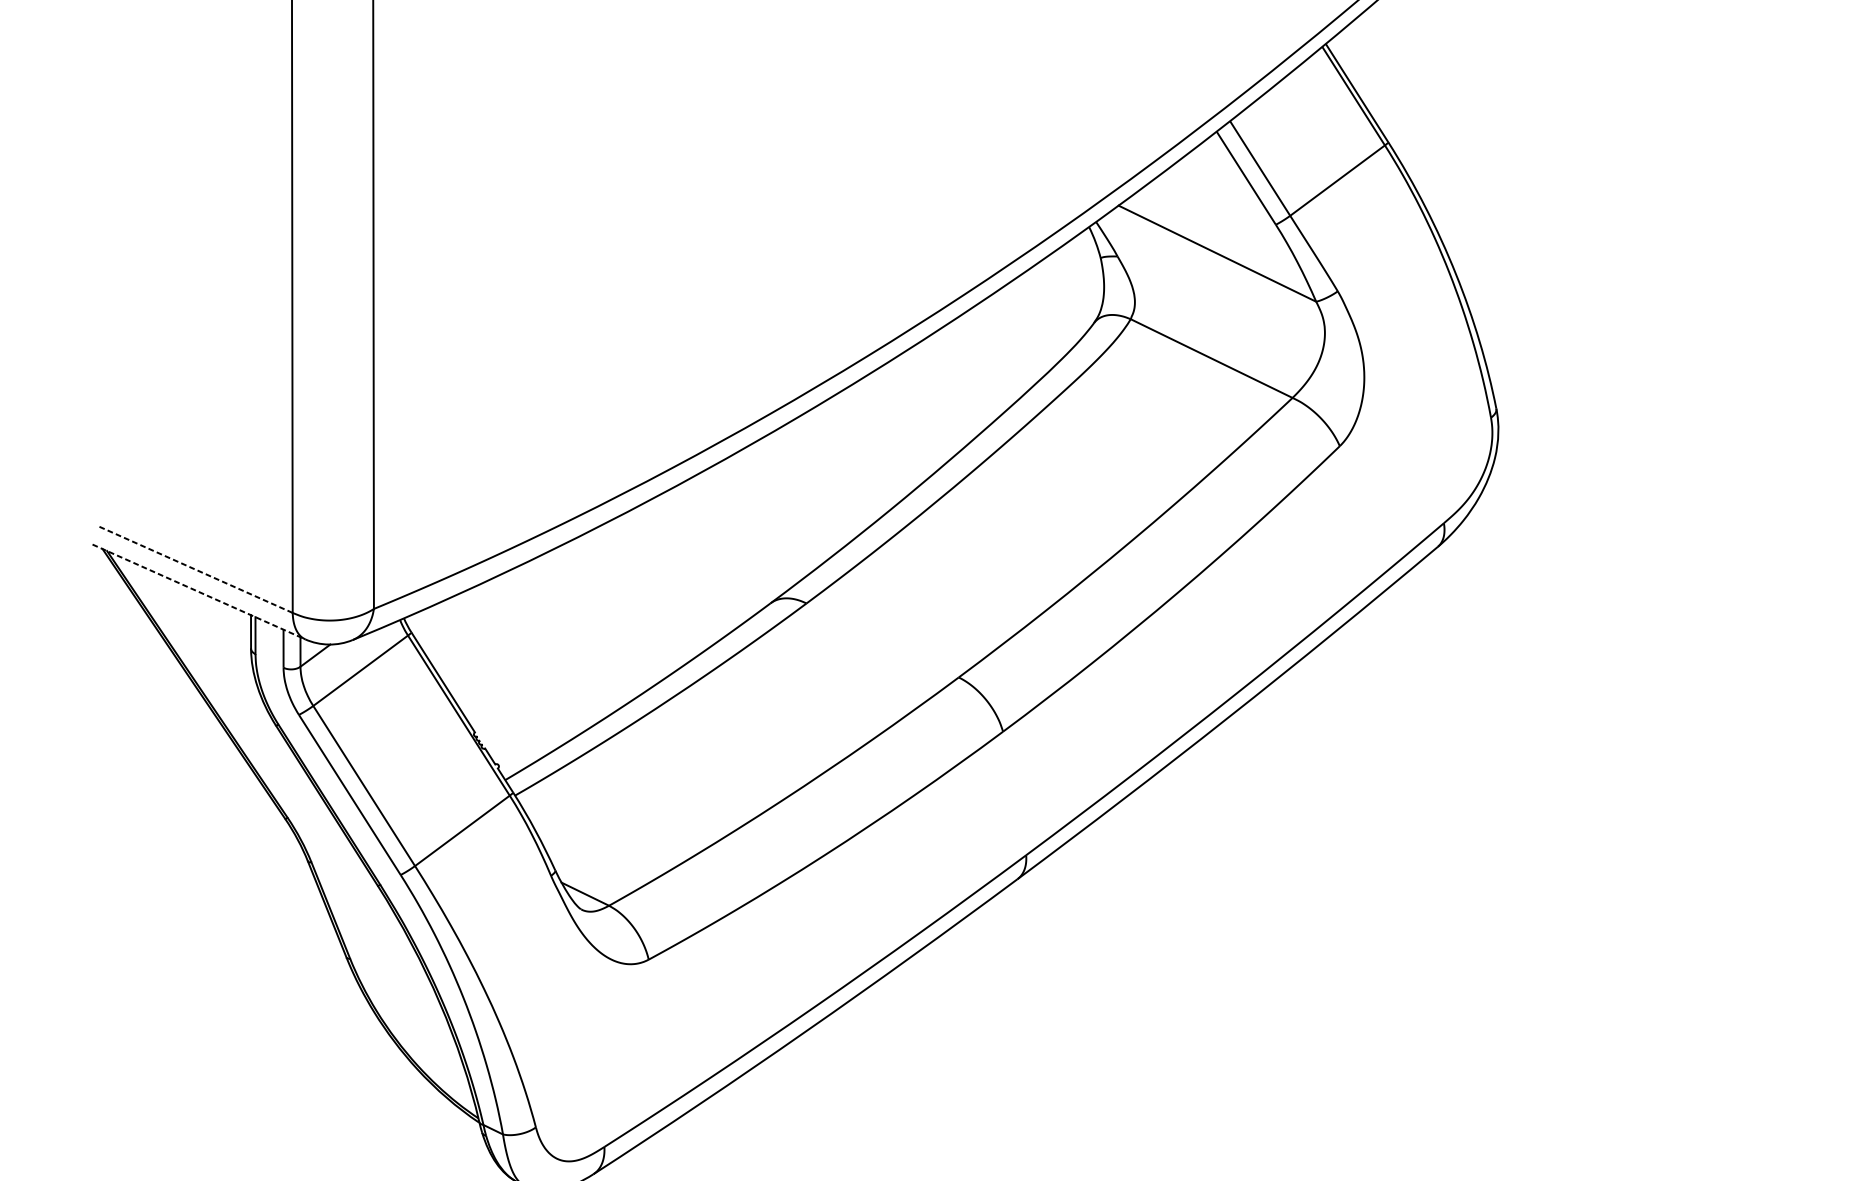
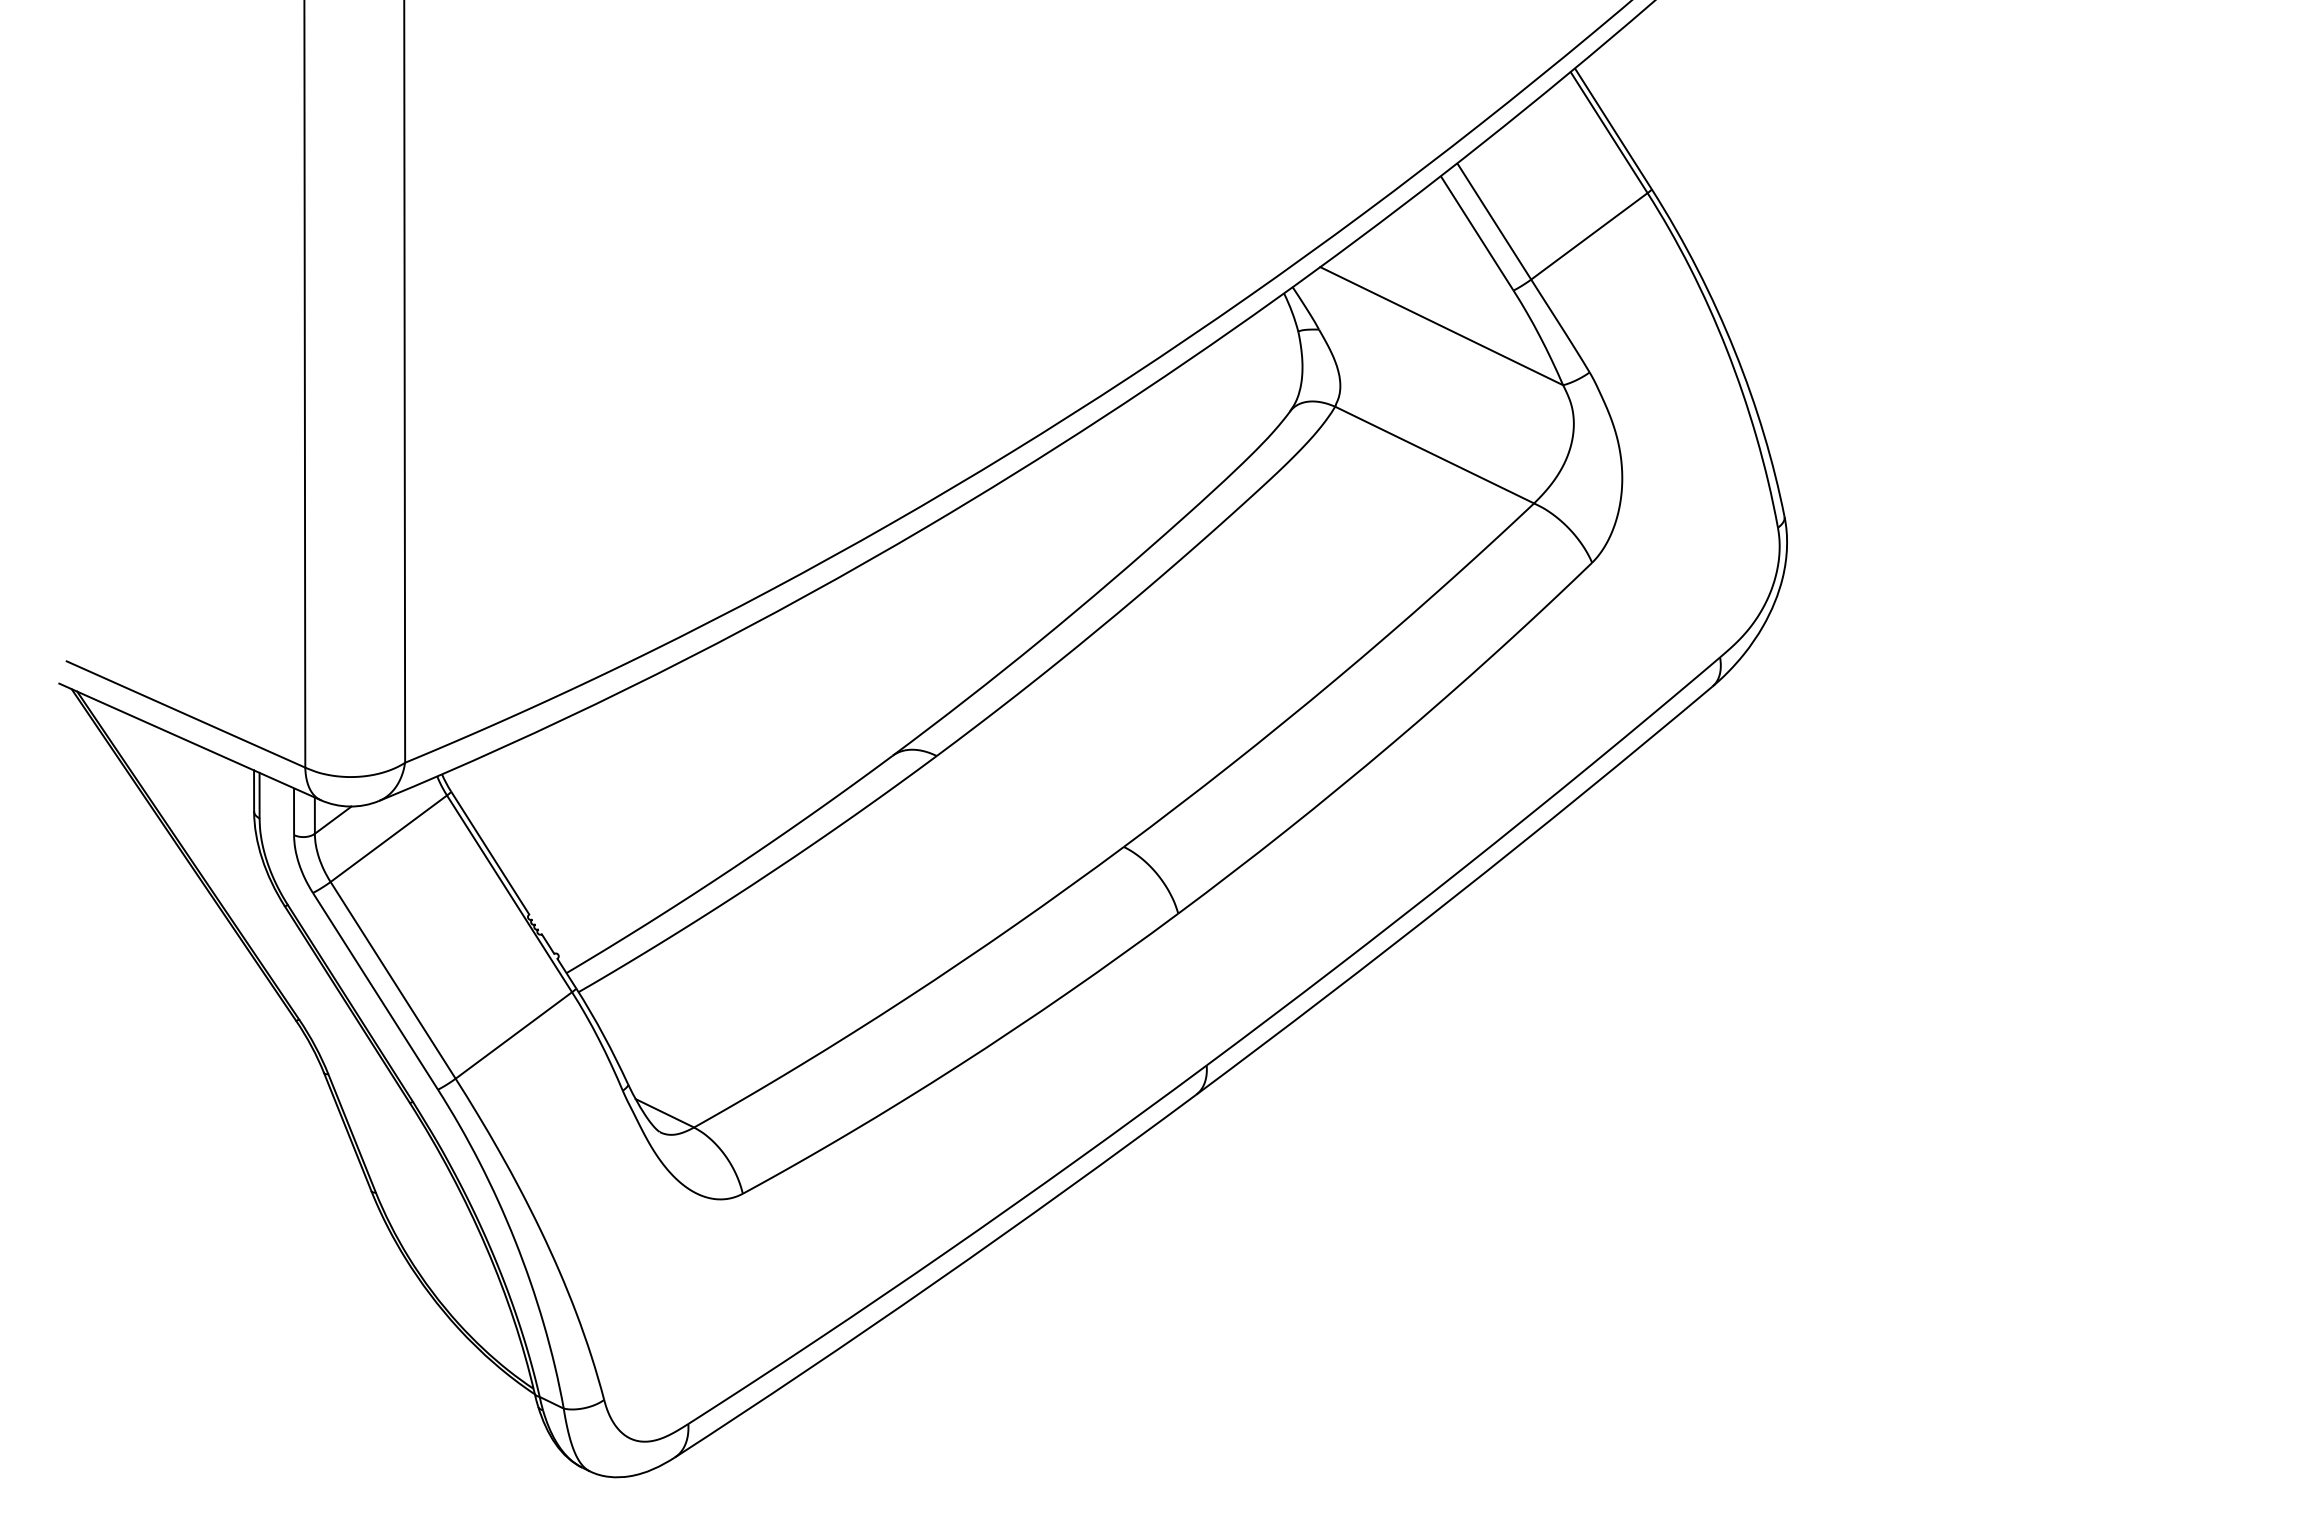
line: (196, 569) -> (186, 714), dashed -> solid
line: (199, 592) -> (190, 742), dashed -> solid

